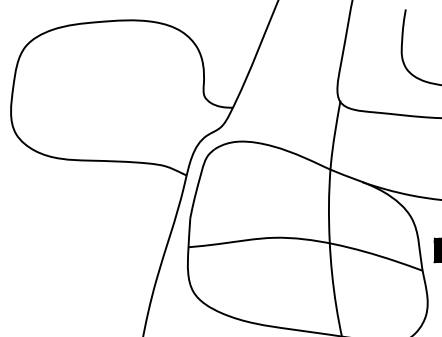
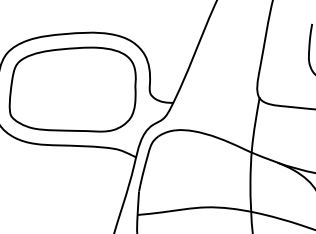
part: (107, 91) -> (72, 89), added

